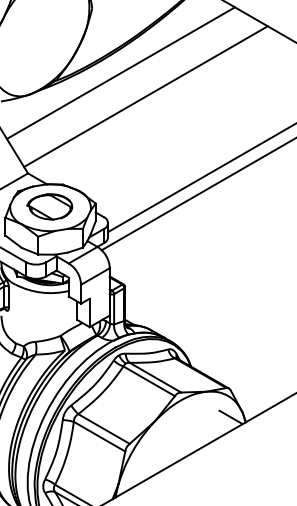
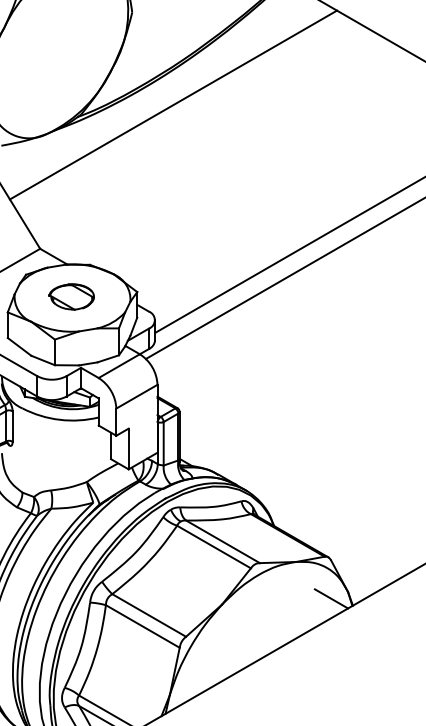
line: (145, 96) -> (208, 138), removed
part: (49, 206) -> (70, 296), size x0.7

